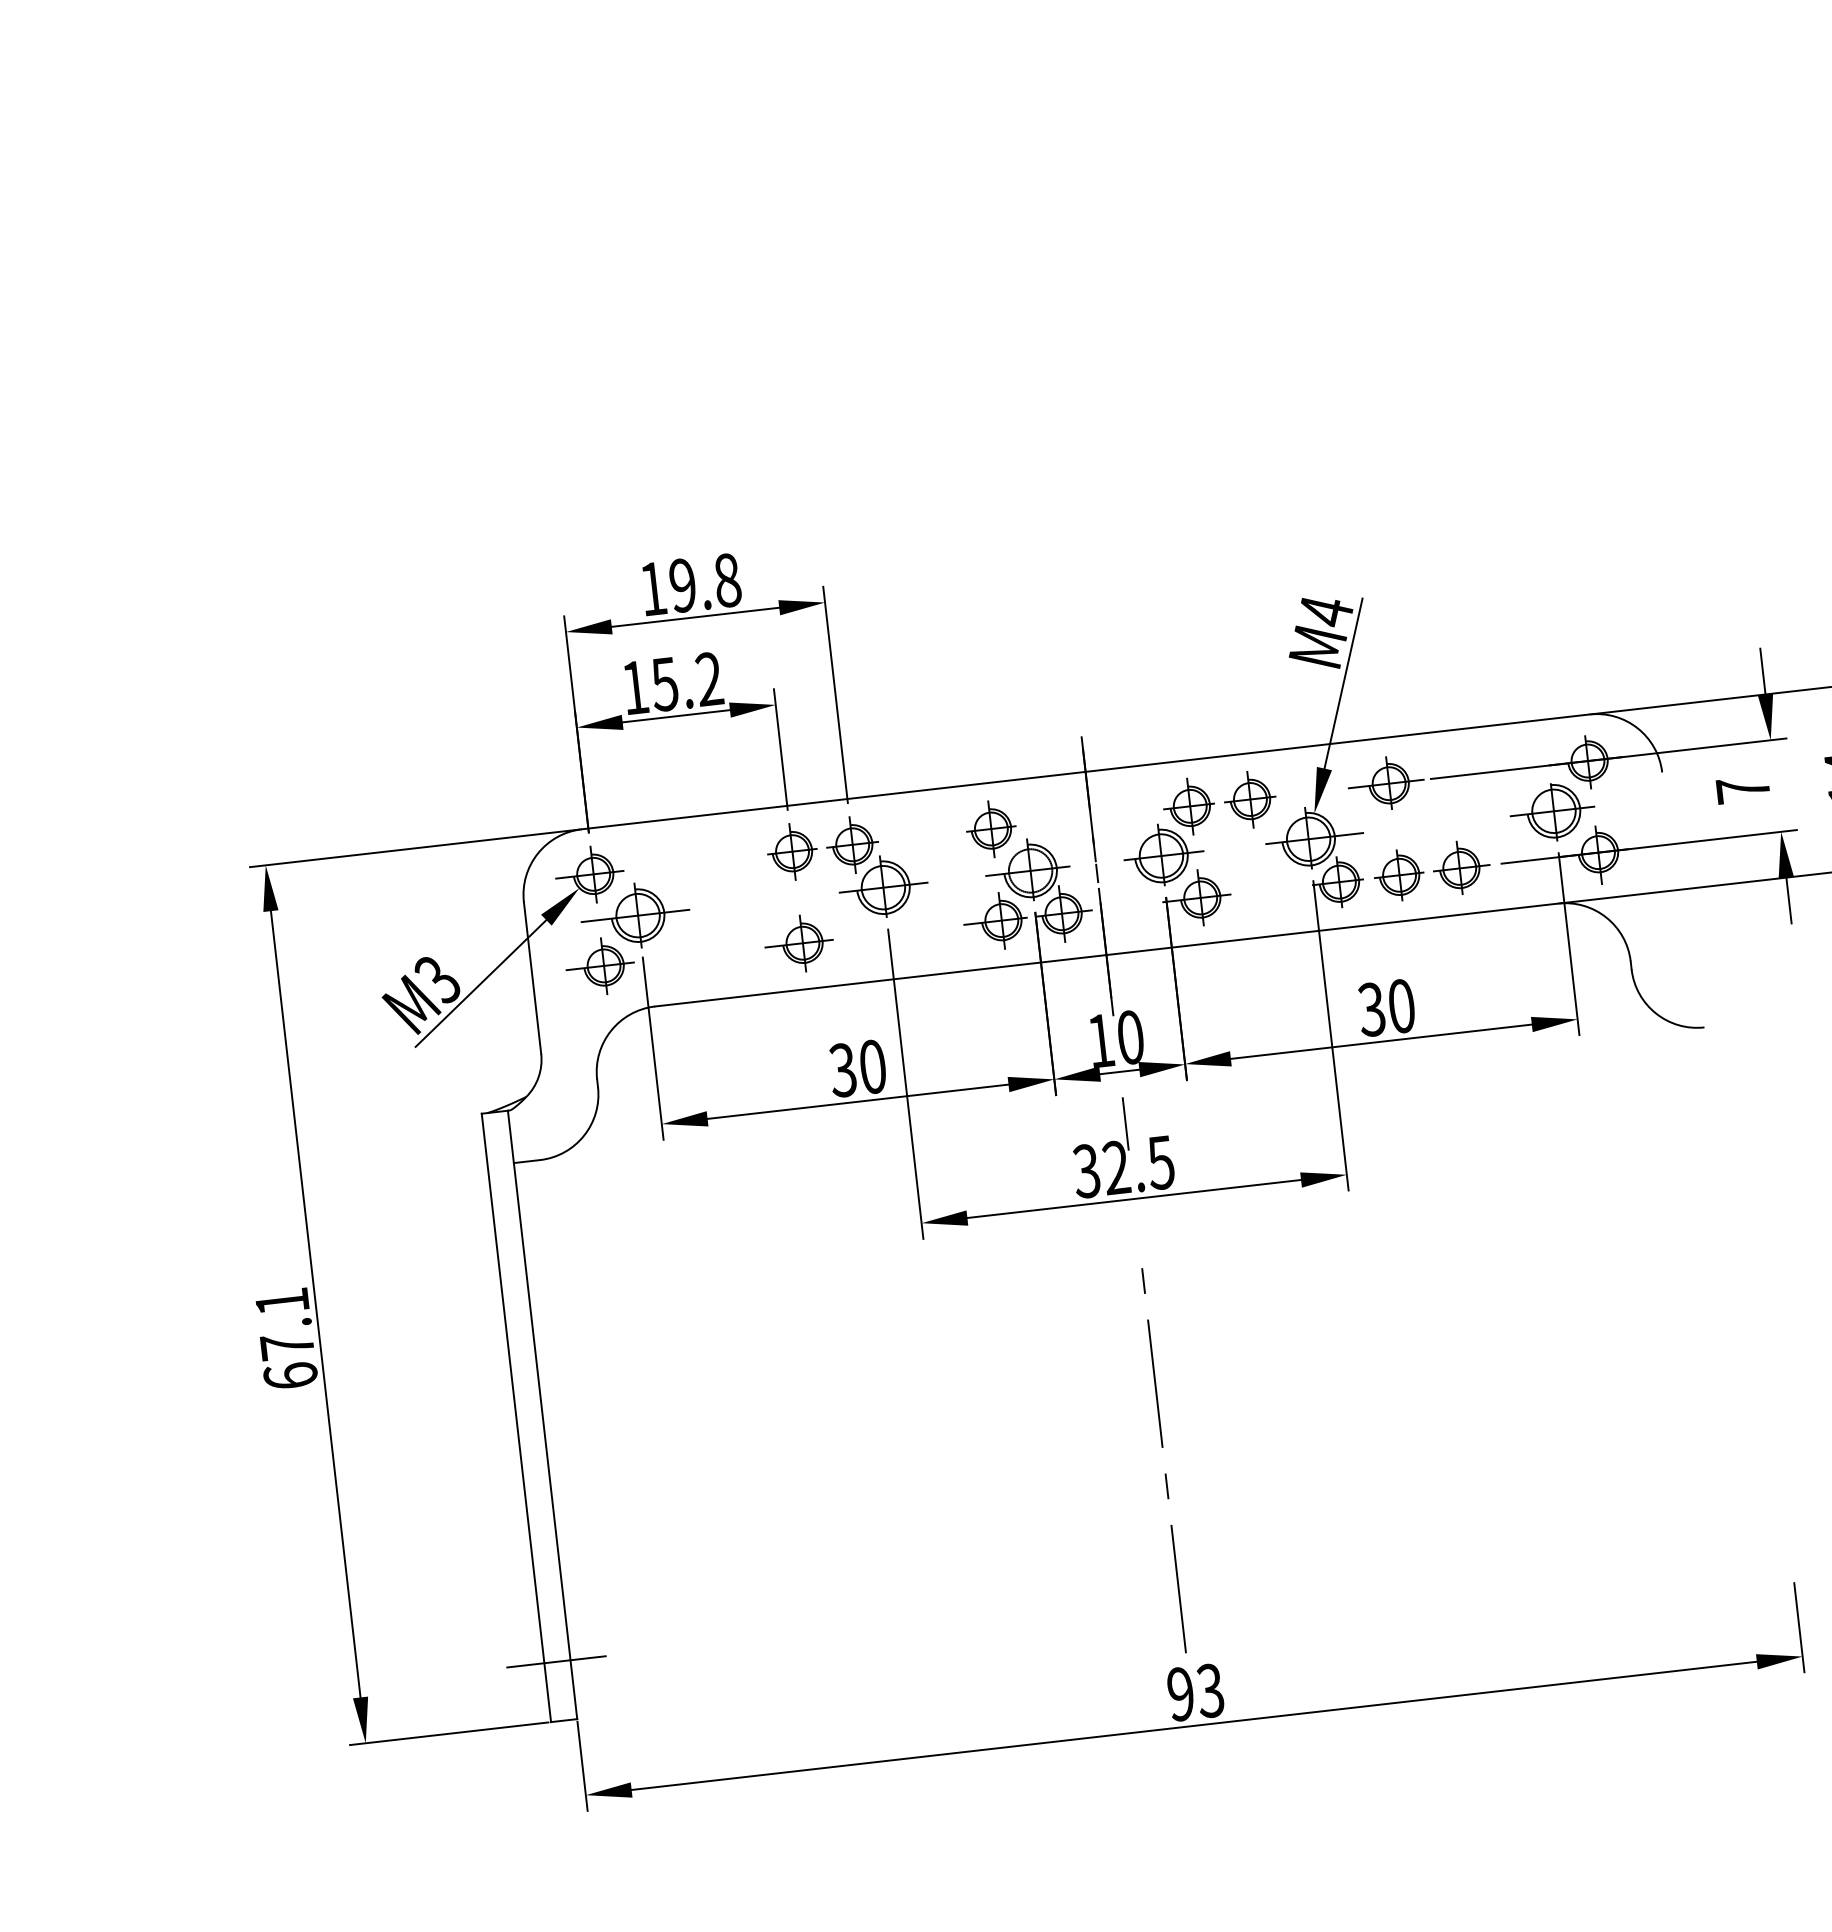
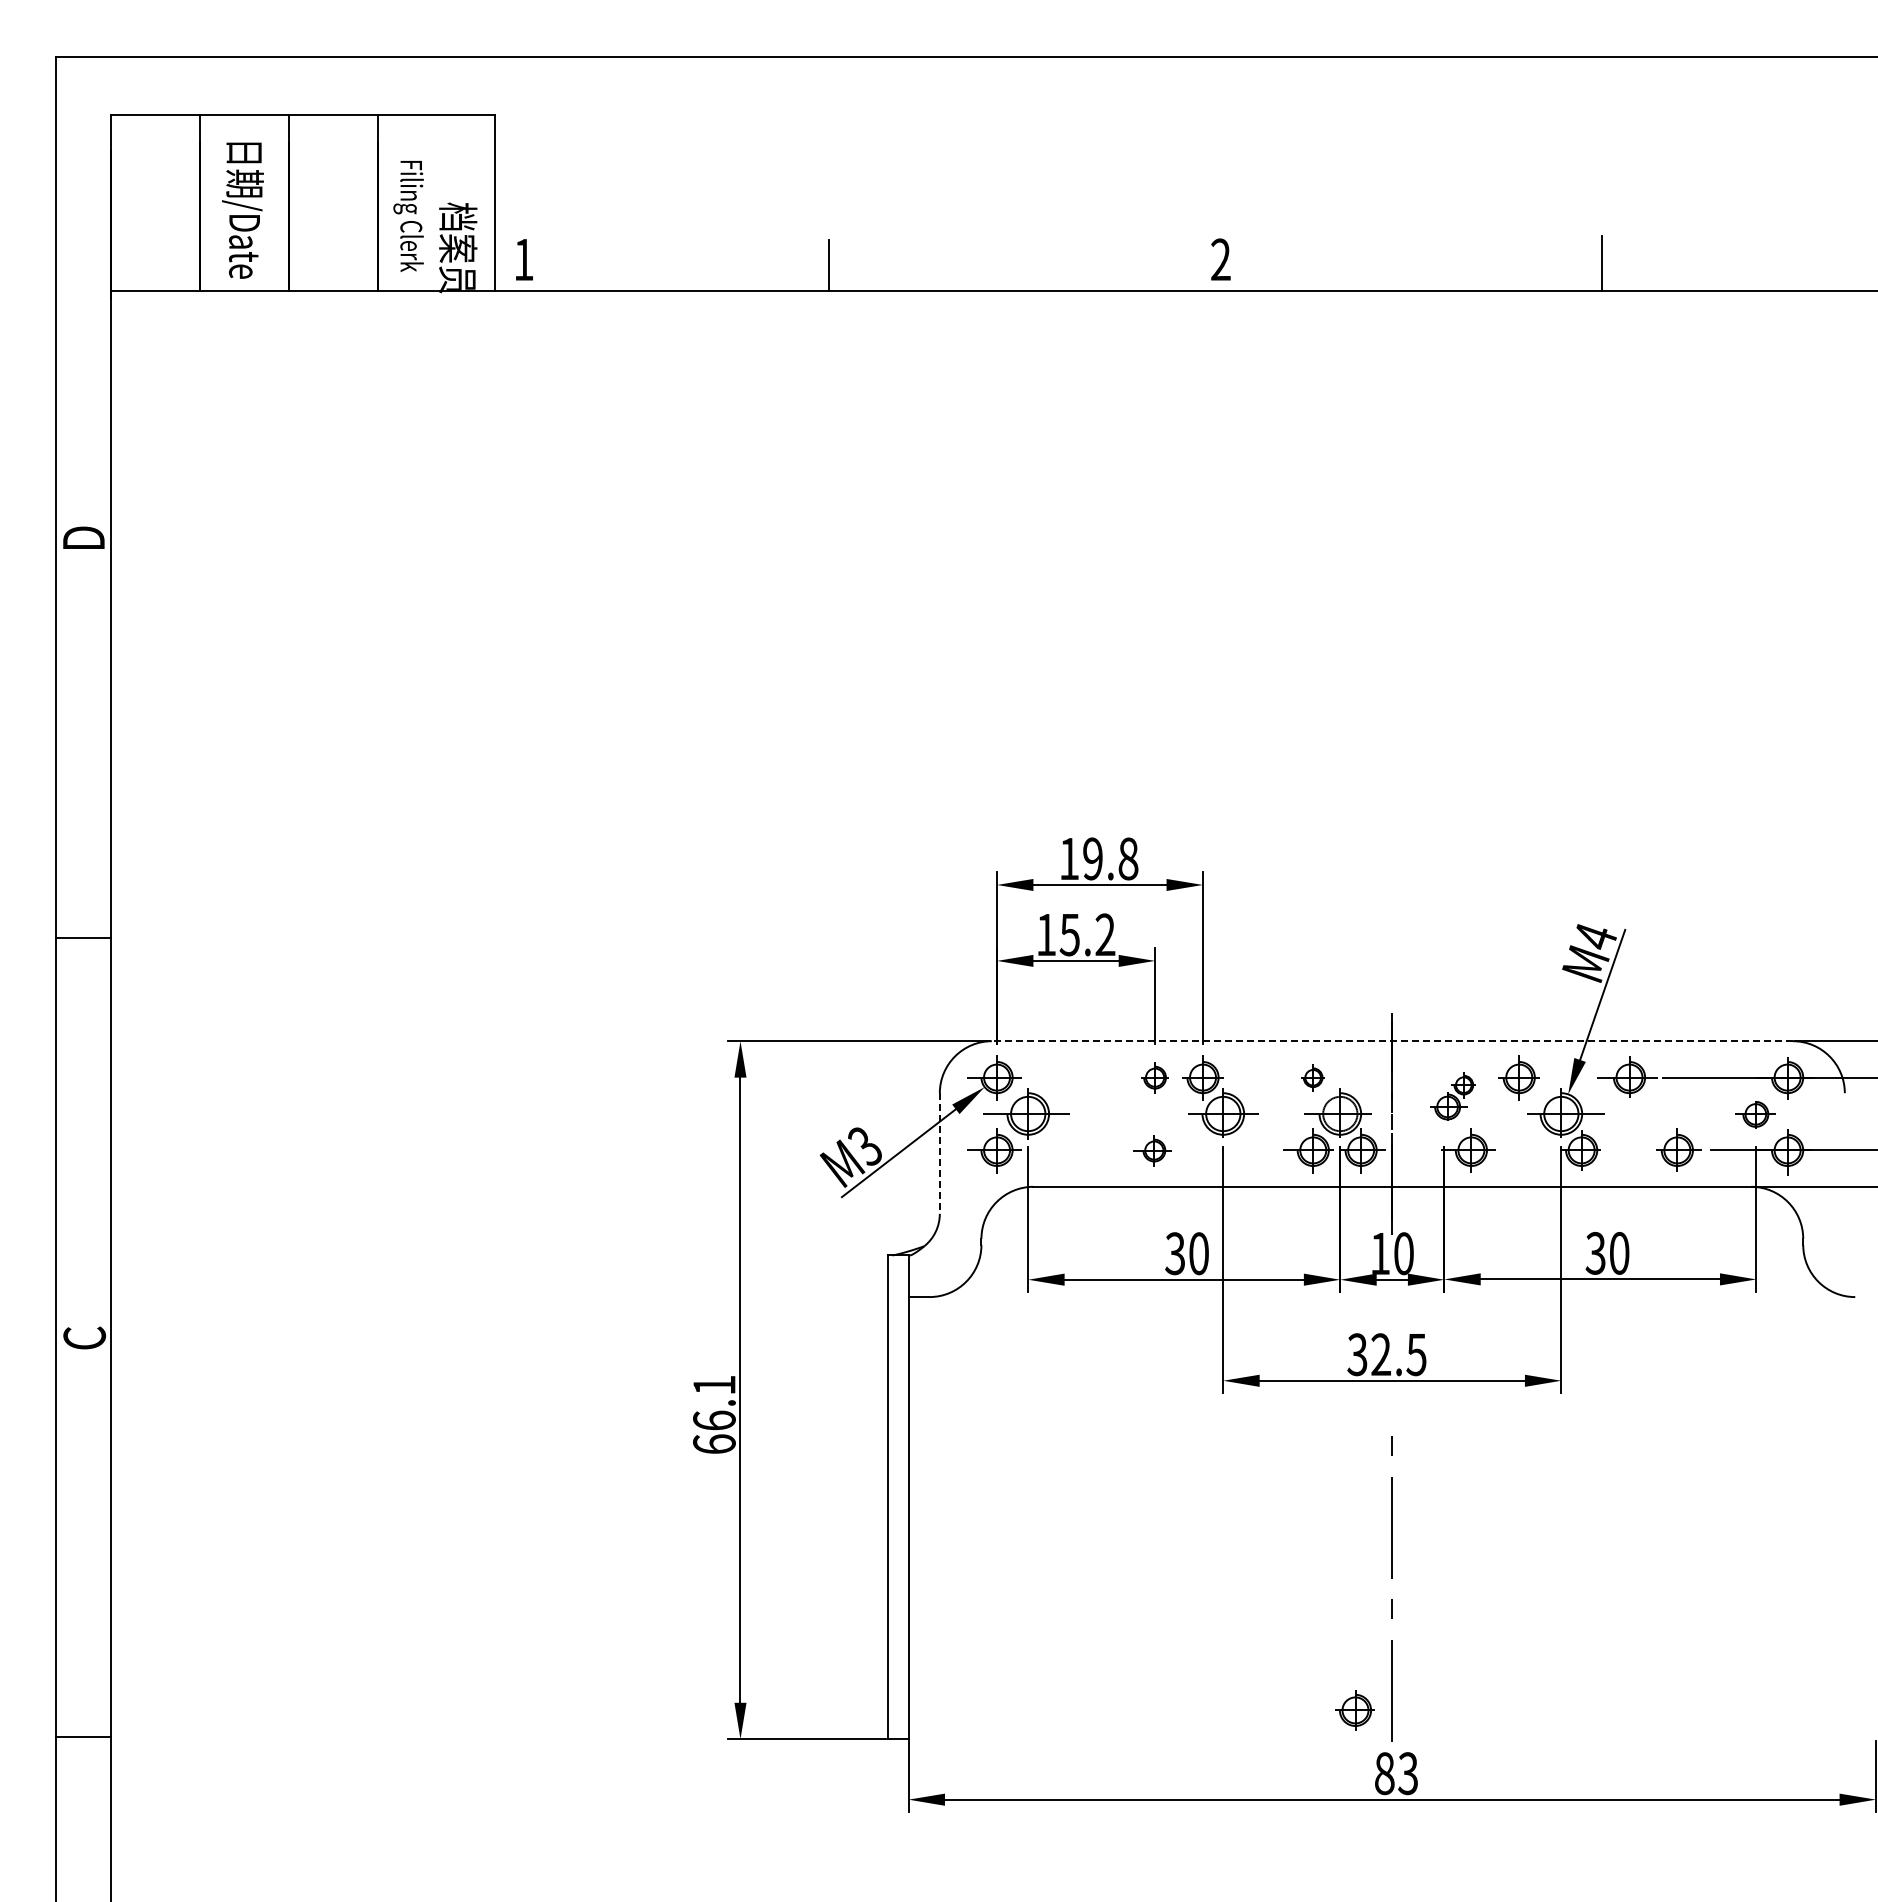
line: (1084, 772) -> (1391, 1041), solid -> dashed
part: (1551, 812) -> (1754, 1114), size x0.6
part: (990, 829) -> (1312, 1077), size x0.6
part: (1169, 832) -> (1452, 1096), size x0.6
part: (791, 851) -> (1154, 1077), size x0.7
part: (1398, 875) -> (1354, 1710), moved
part: (799, 943) -> (1152, 1150), size x0.7
line: (532, 979) -> (939, 1154), solid -> dashed
line: (1125, 1123) -> (1392, 1320), removed
text: (287, 1346) -> (714, 1420), 67.1 -> 66.1
line: (556, 1662) -> (897, 1692), removed
text: (1180, 1694) -> (1384, 1773), 93 -> 83

